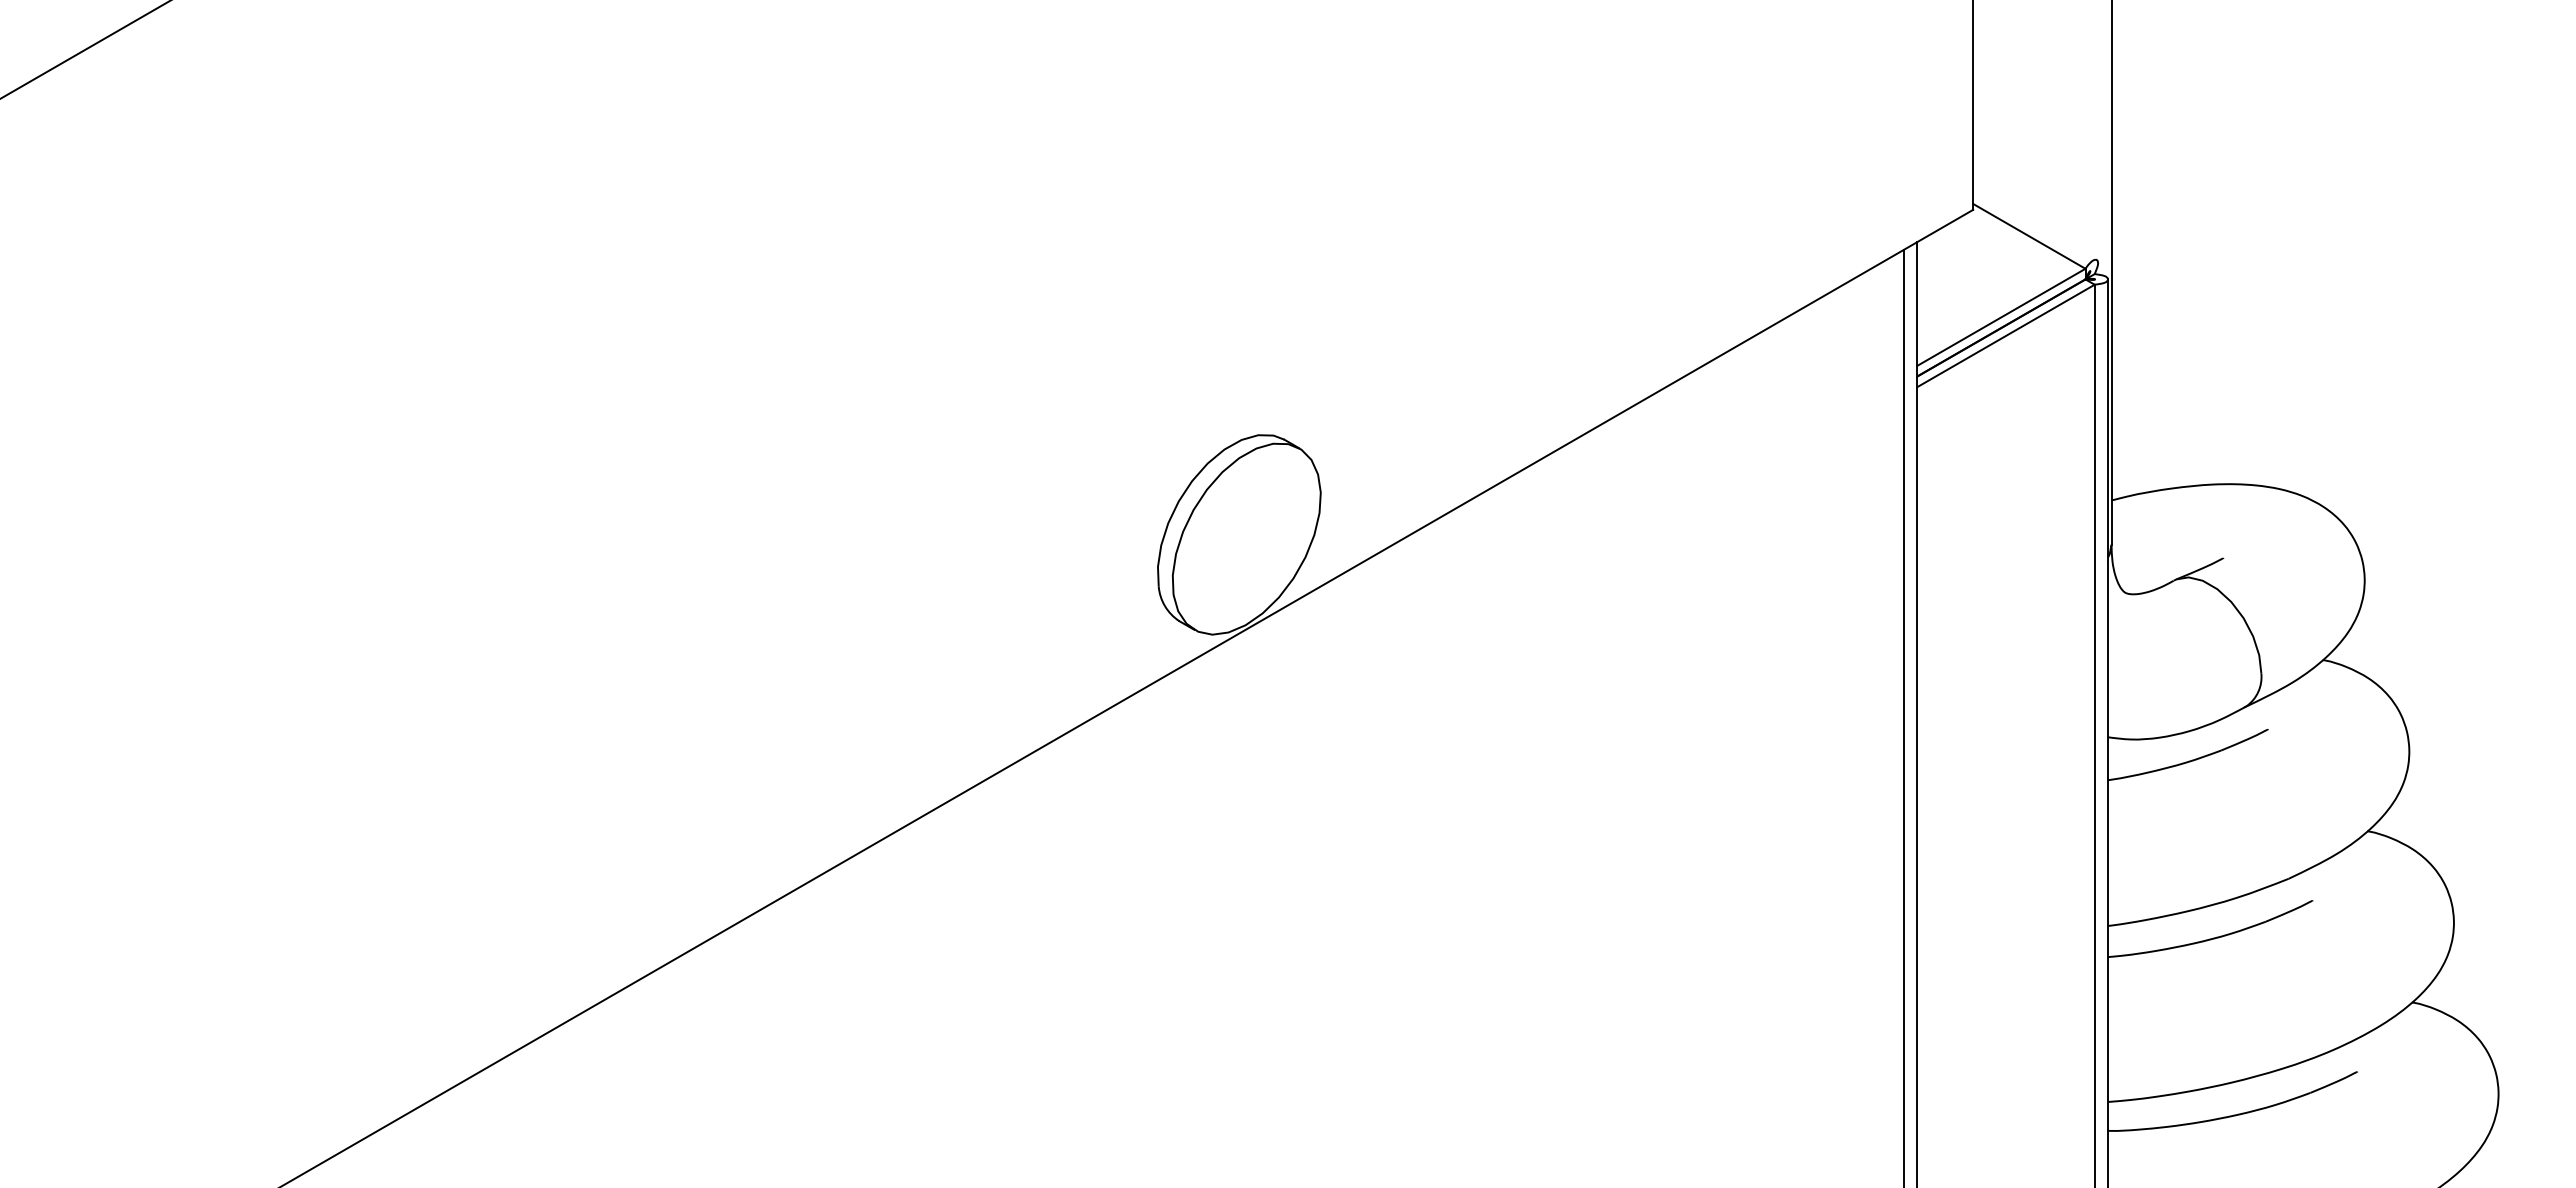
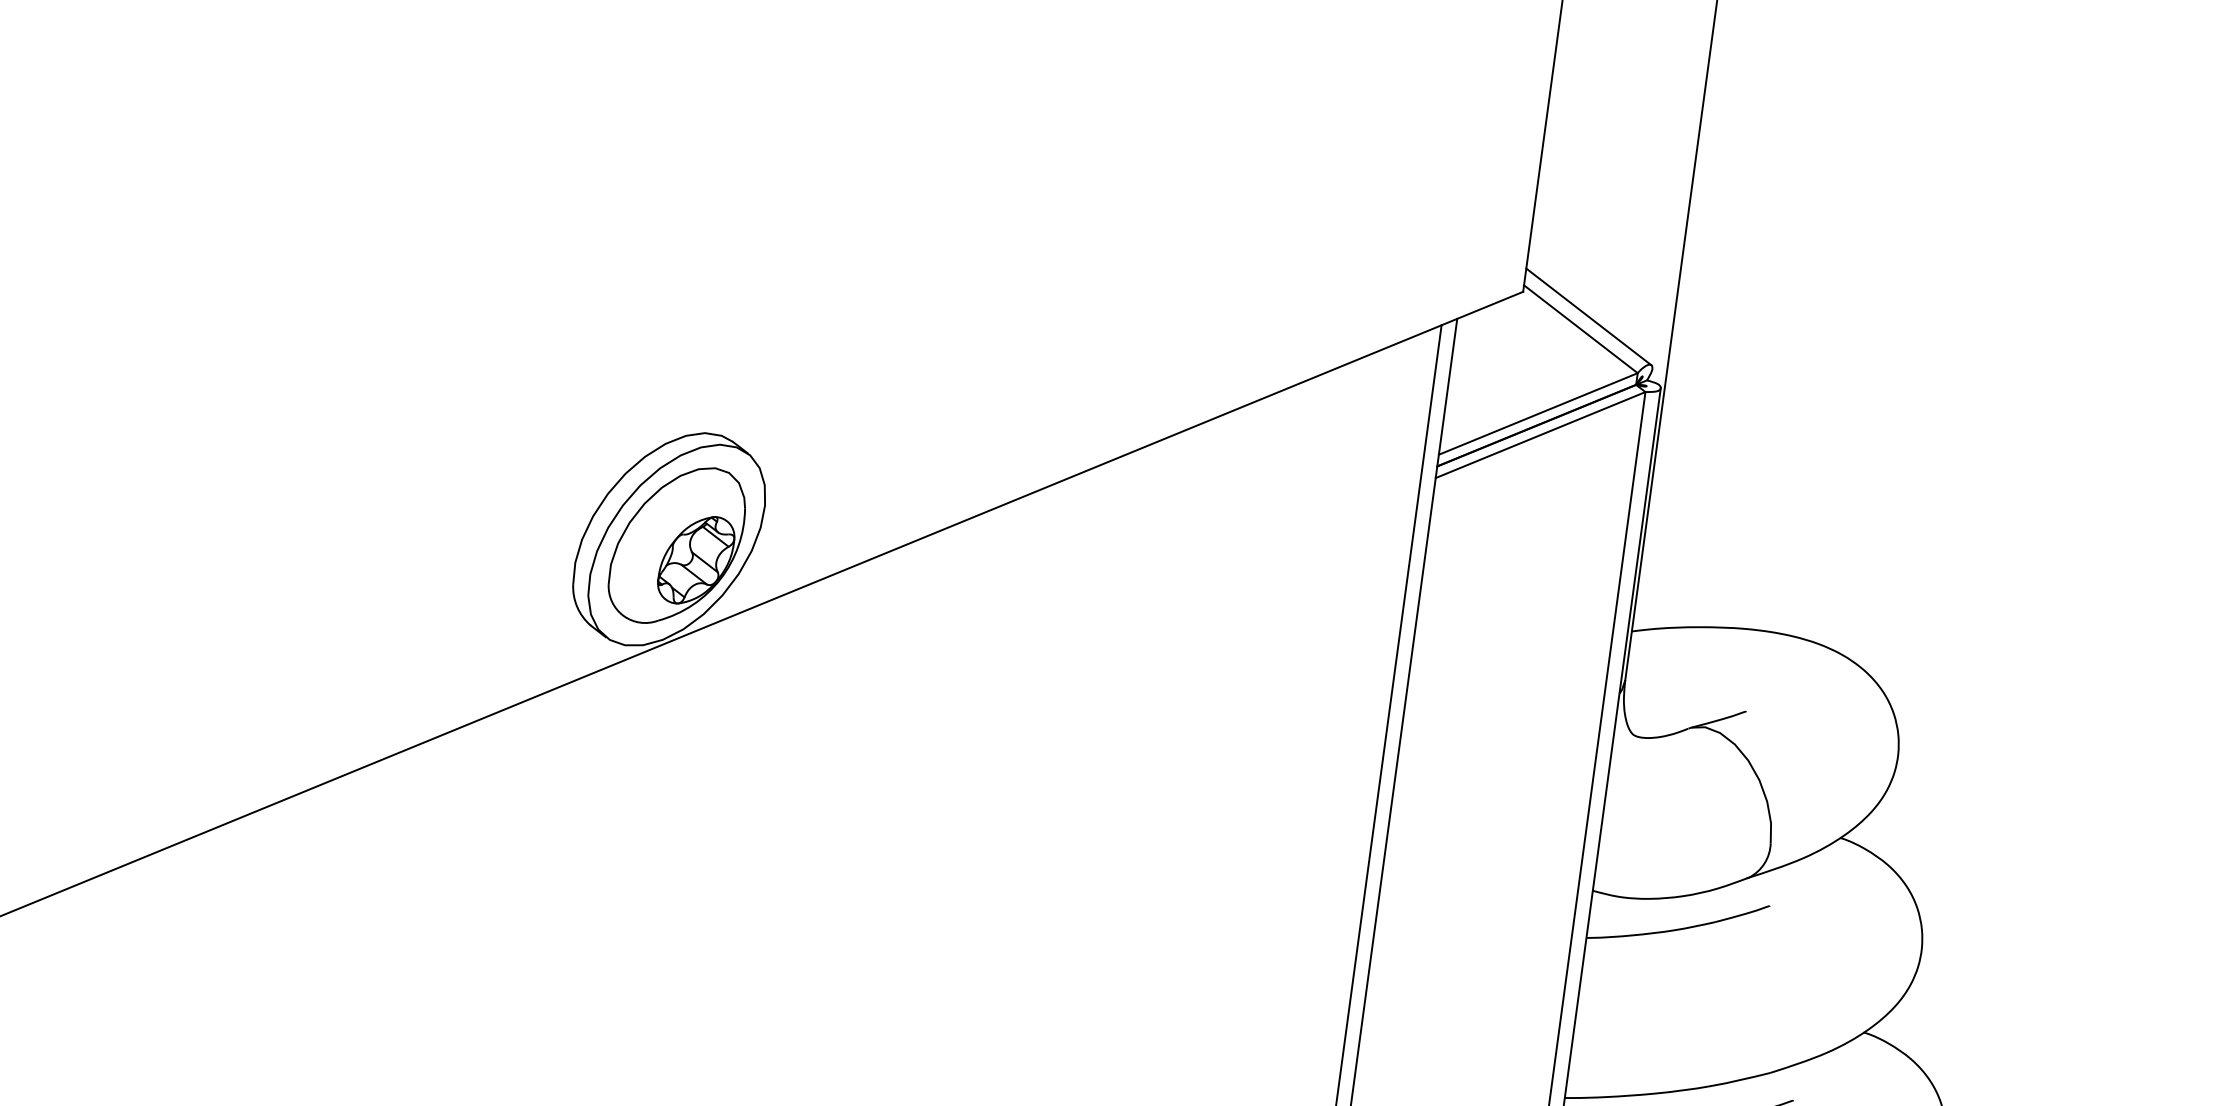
line: (2034, 223) -> (1588, 315), added
part: (1246, 538) -> (676, 544), added

